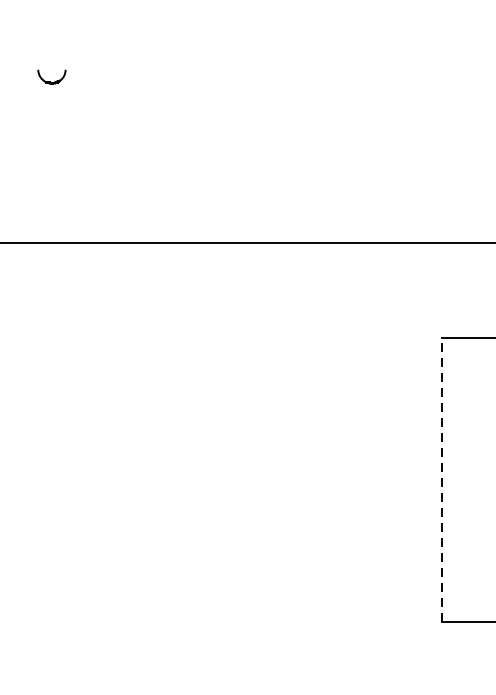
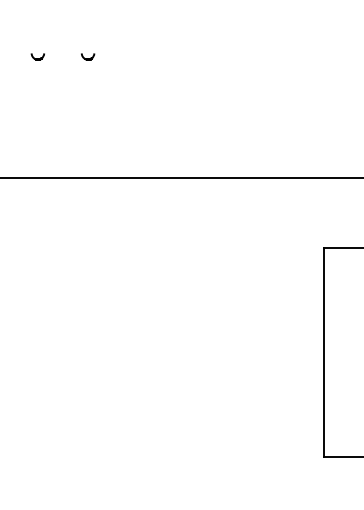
part: (51, 76) -> (37, 56), size x0.62
part: (120, 76) -> (88, 56), added
line: (442, 479) -> (324, 351), dashed -> solid

